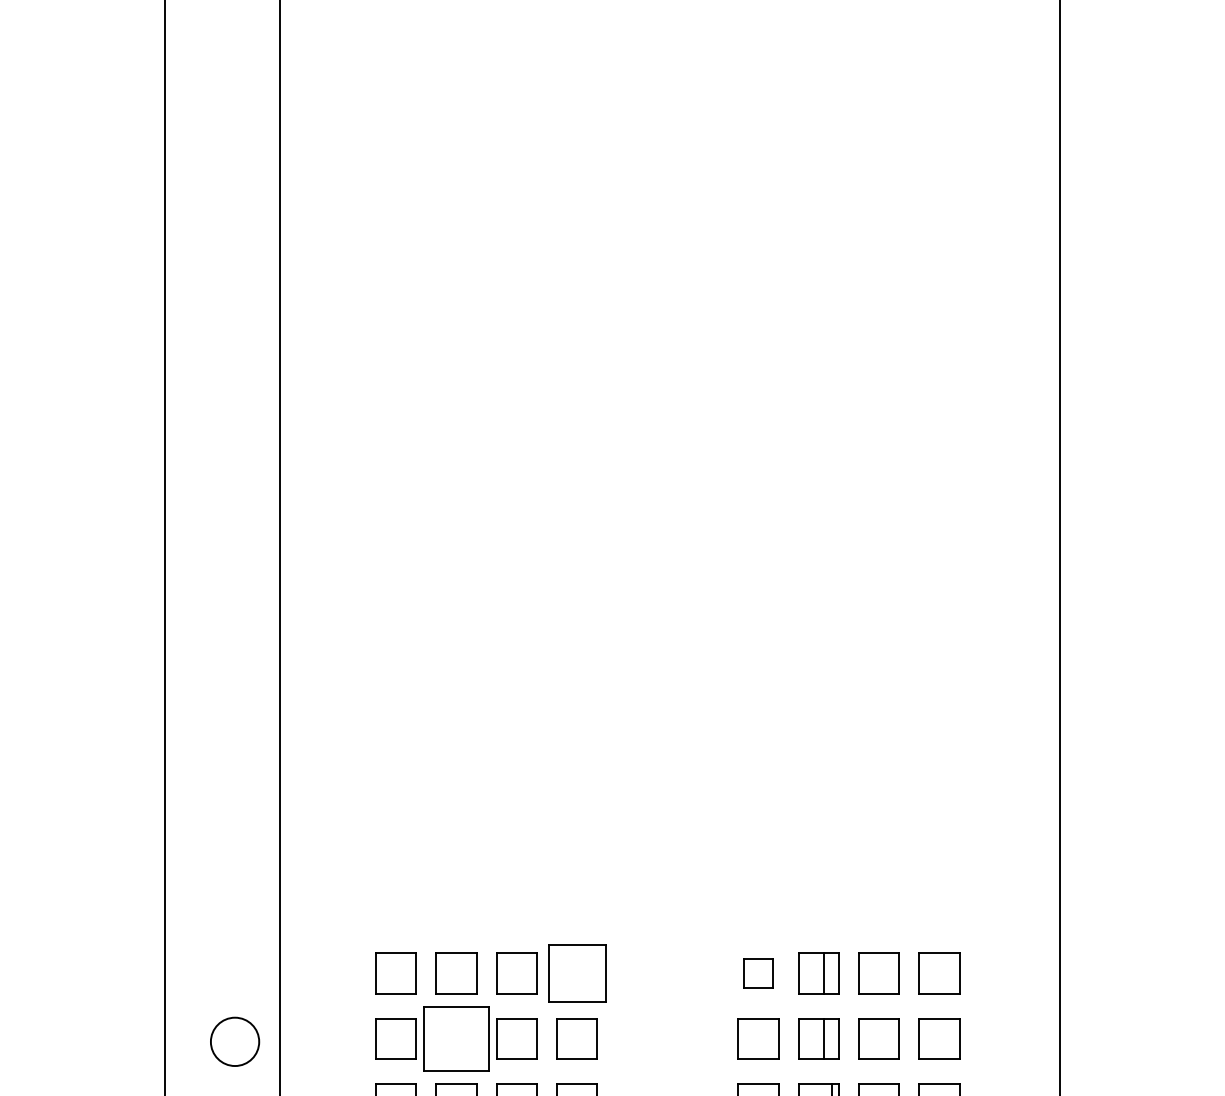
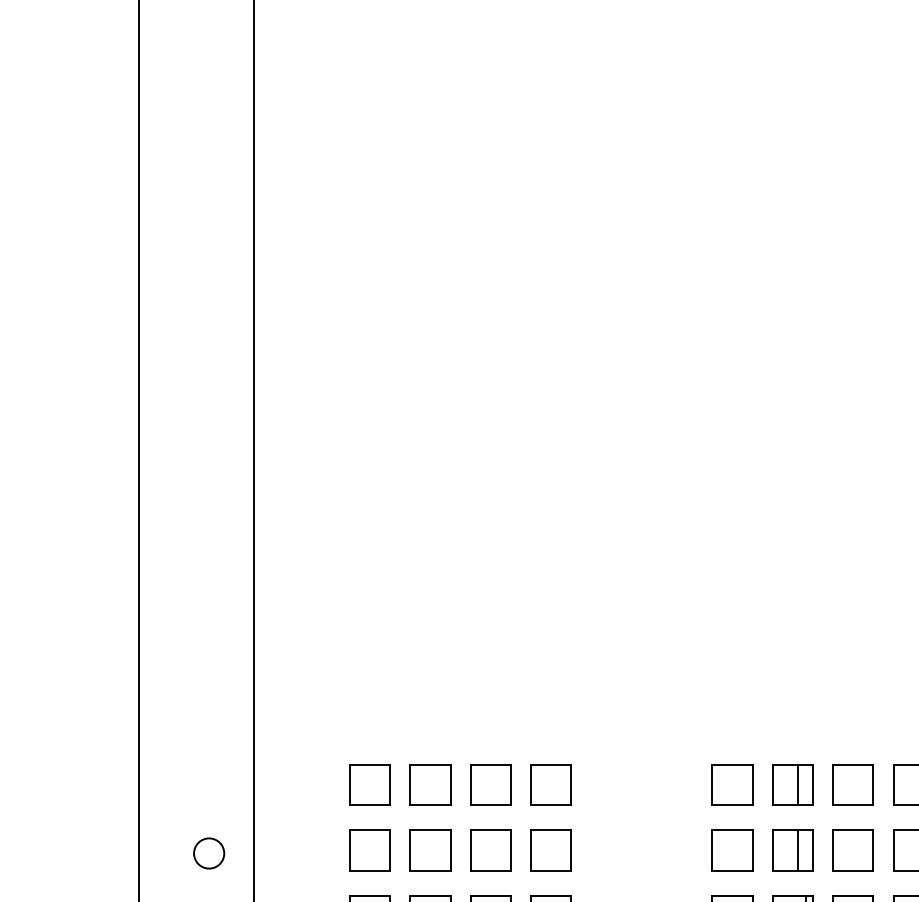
part: (576, 973) -> (550, 785), size x0.71
part: (758, 973) -> (732, 785), size x1.43
part: (456, 1038) -> (430, 850), size x0.62
circle: (234, 1041) -> (208, 853), size x0.62

